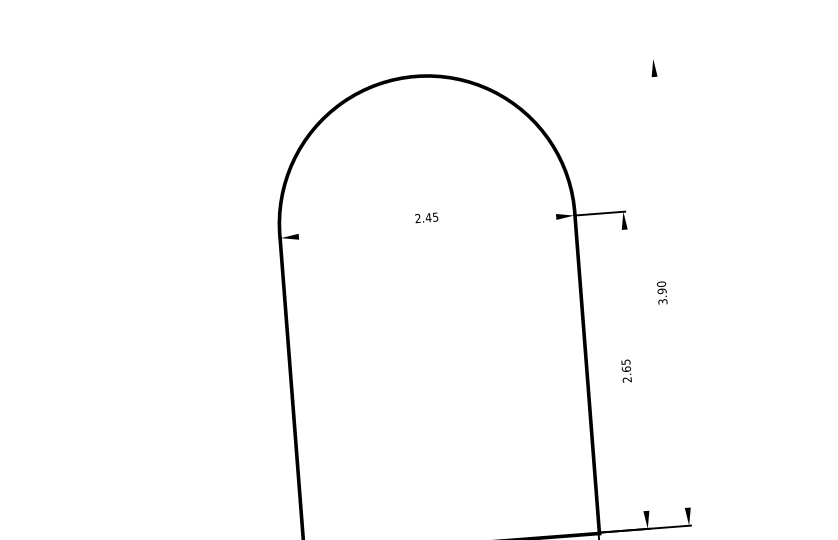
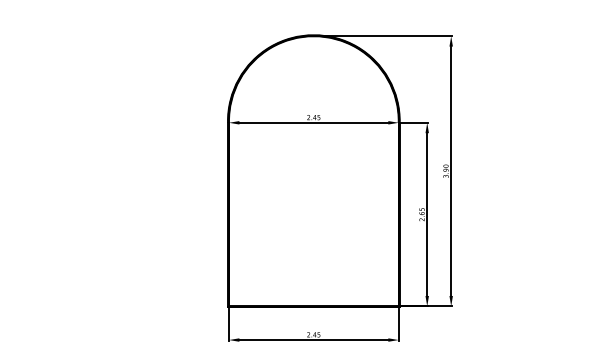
line: (536, 68) -> (383, 36), added
line: (426, 226) -> (313, 122), added
line: (671, 290) -> (451, 170), added
line: (636, 370) -> (427, 214), added

